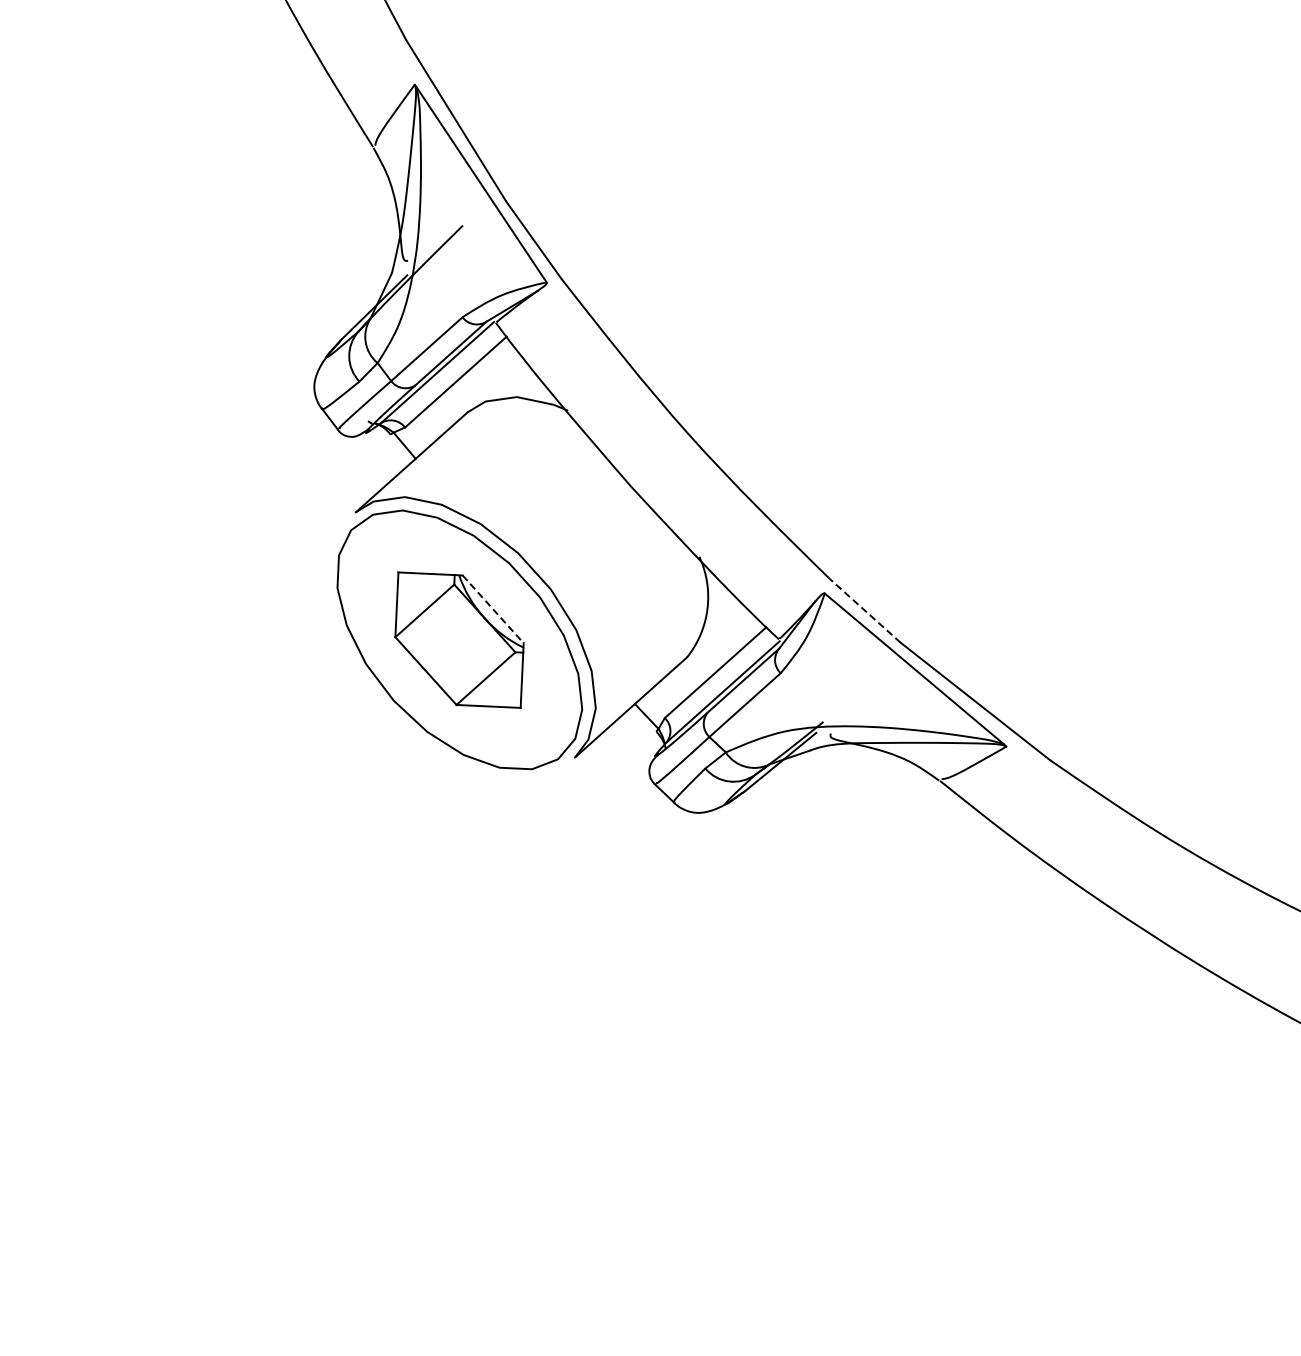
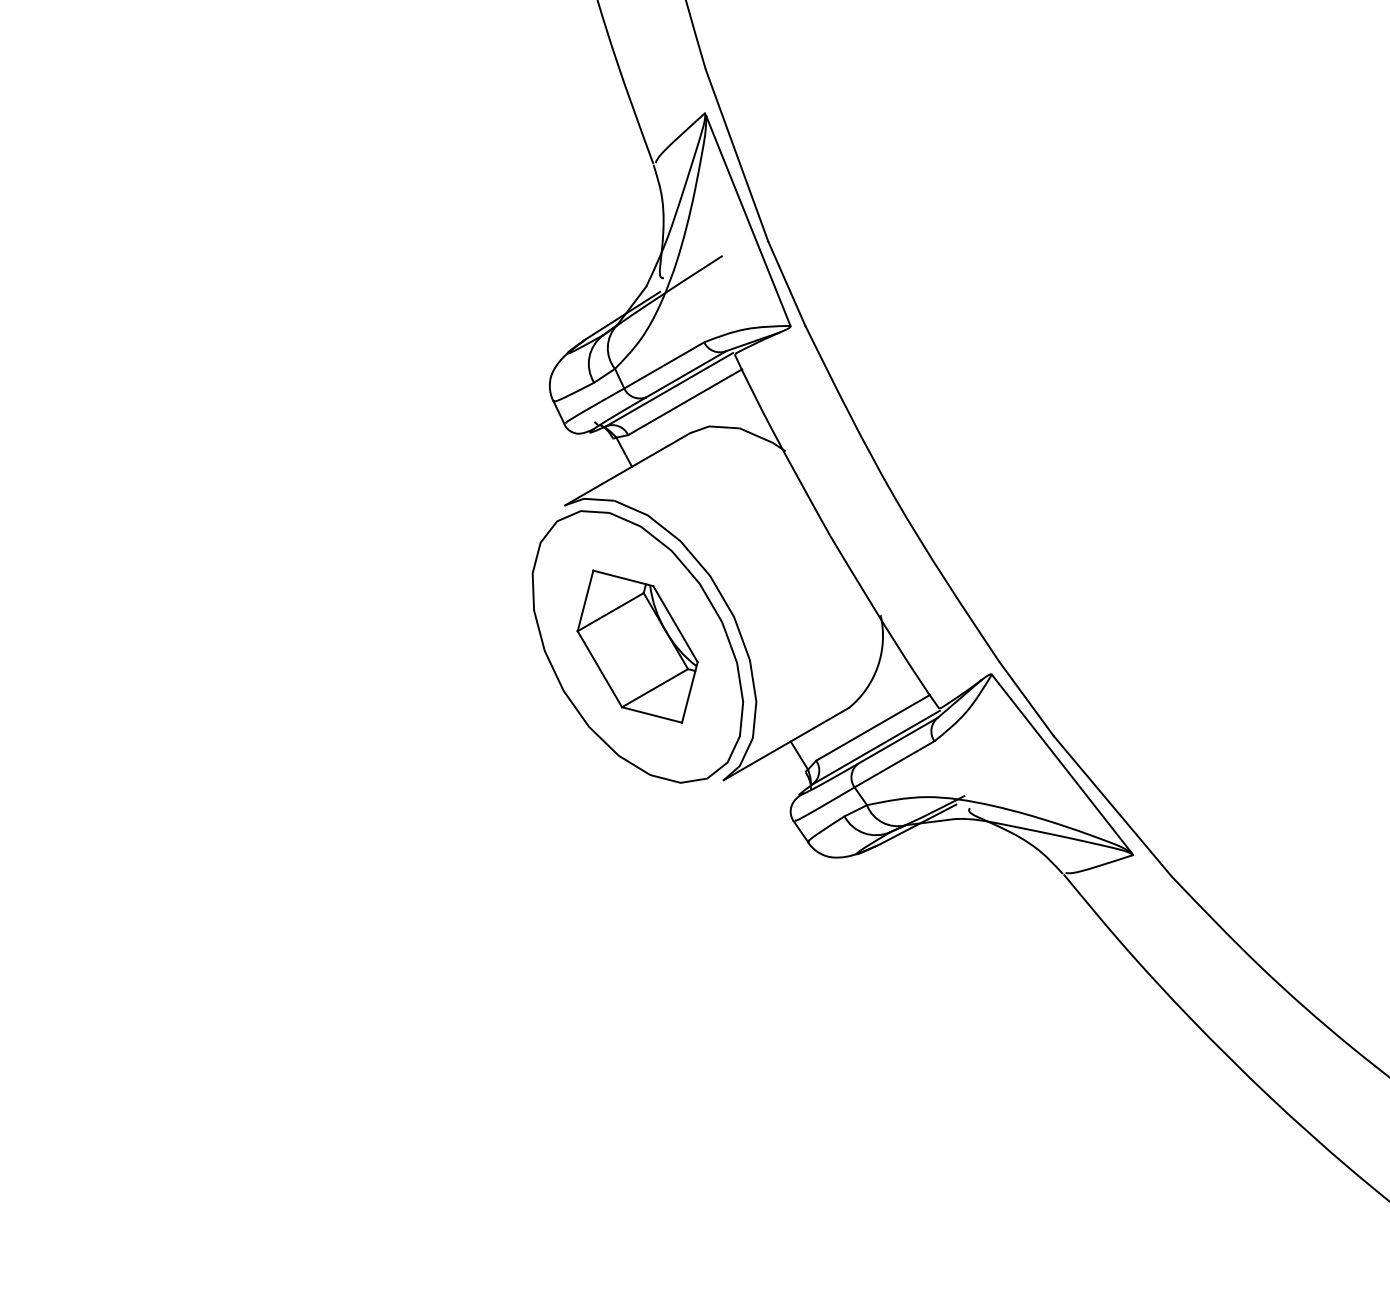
line: (493, 609) -> (675, 624), dashed -> solid
line: (865, 611) -> (1026, 699), dashed -> solid

